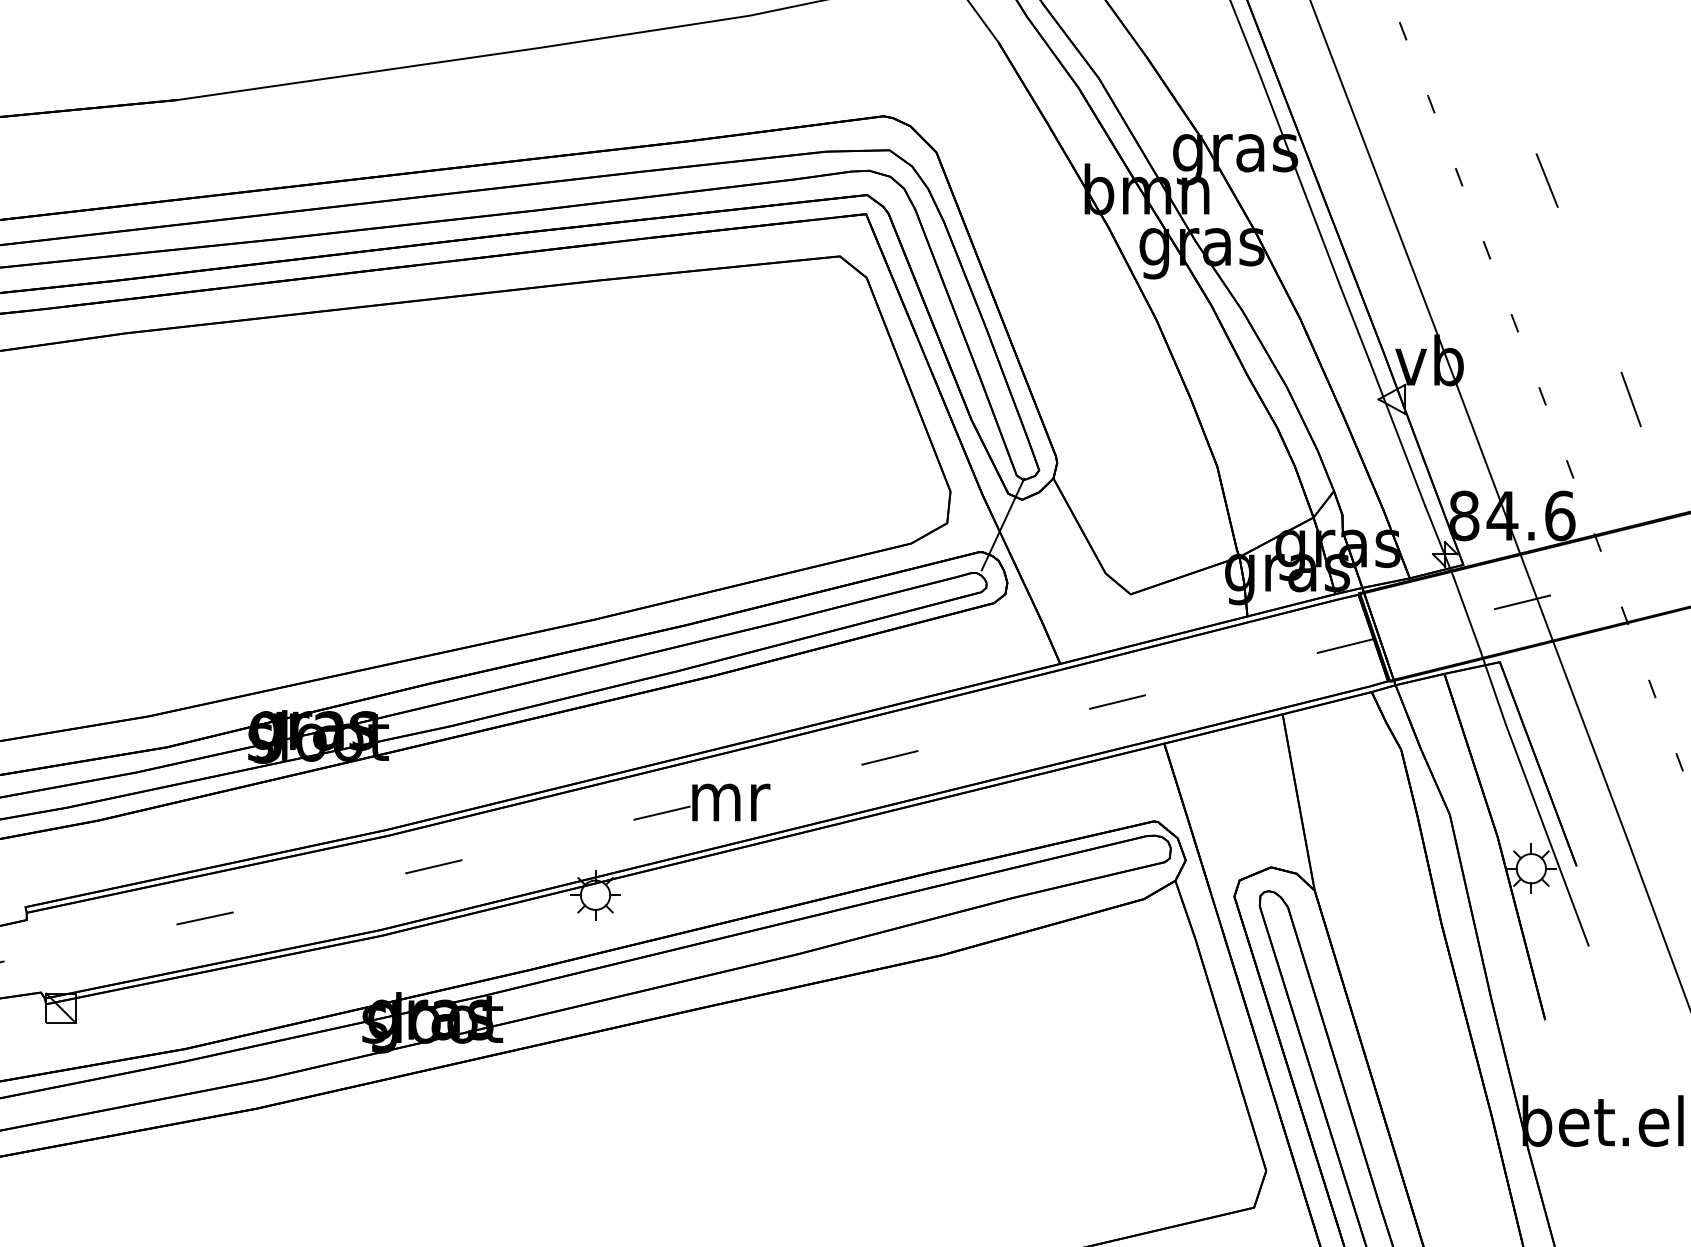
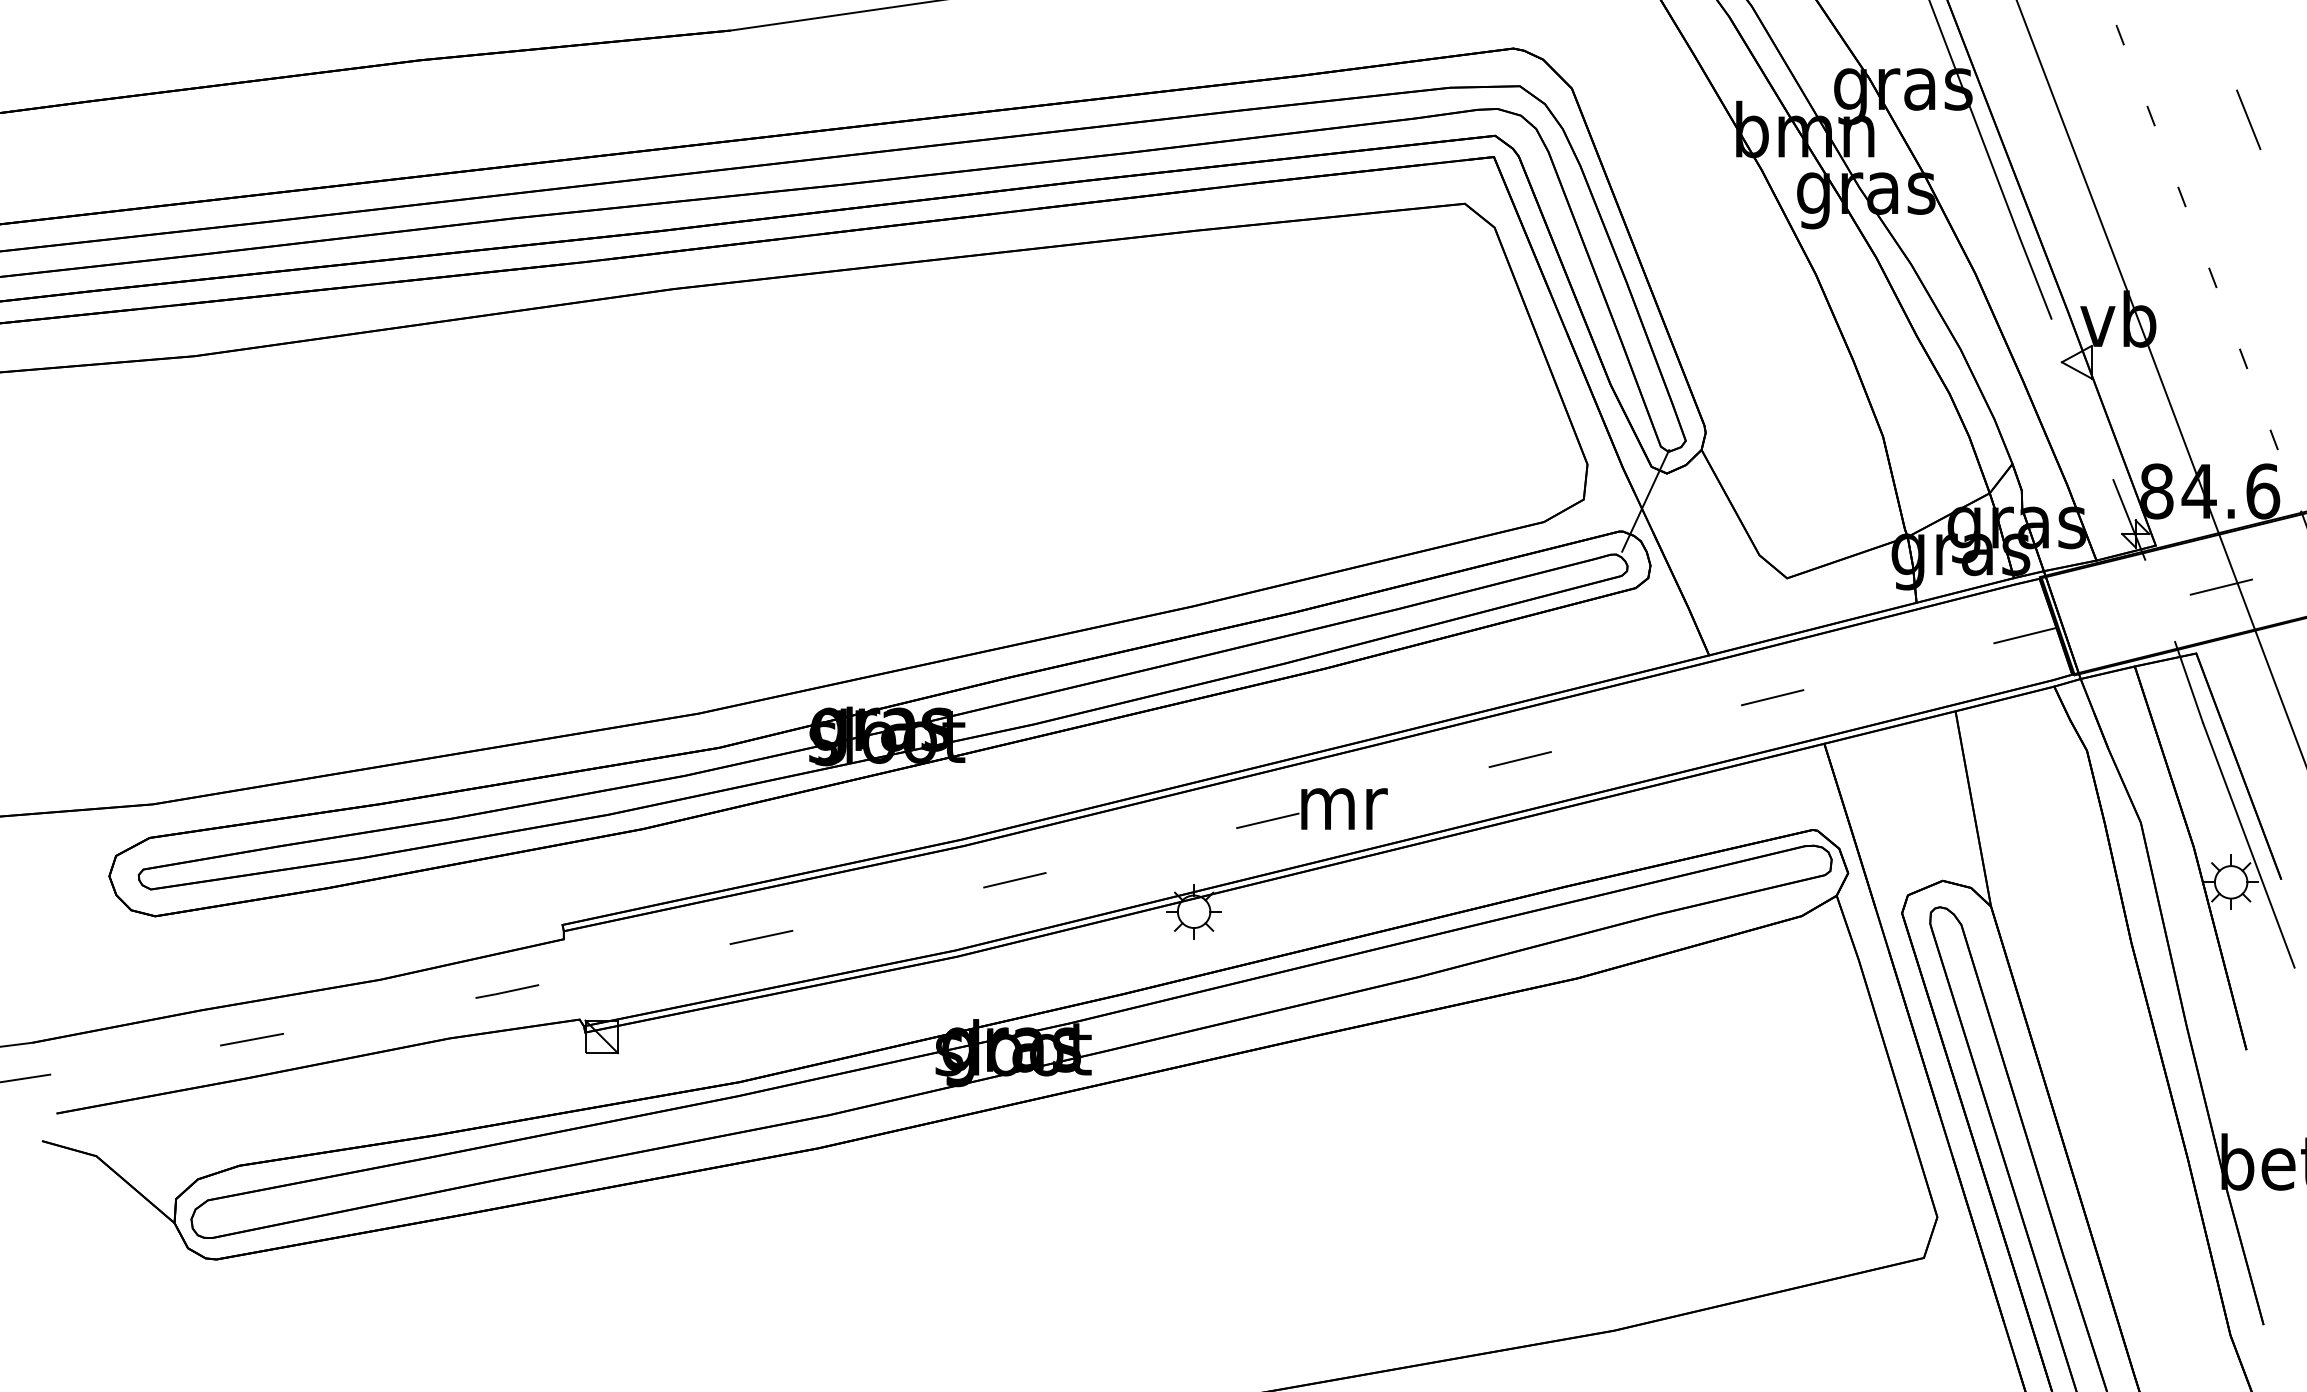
line: (1397, 432) -> (2082, 399), removed
line: (1467, 614) -> (2160, 600), removed

